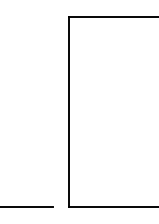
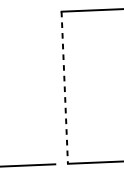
line: (68, 112) -> (64, 88), solid -> dashed

